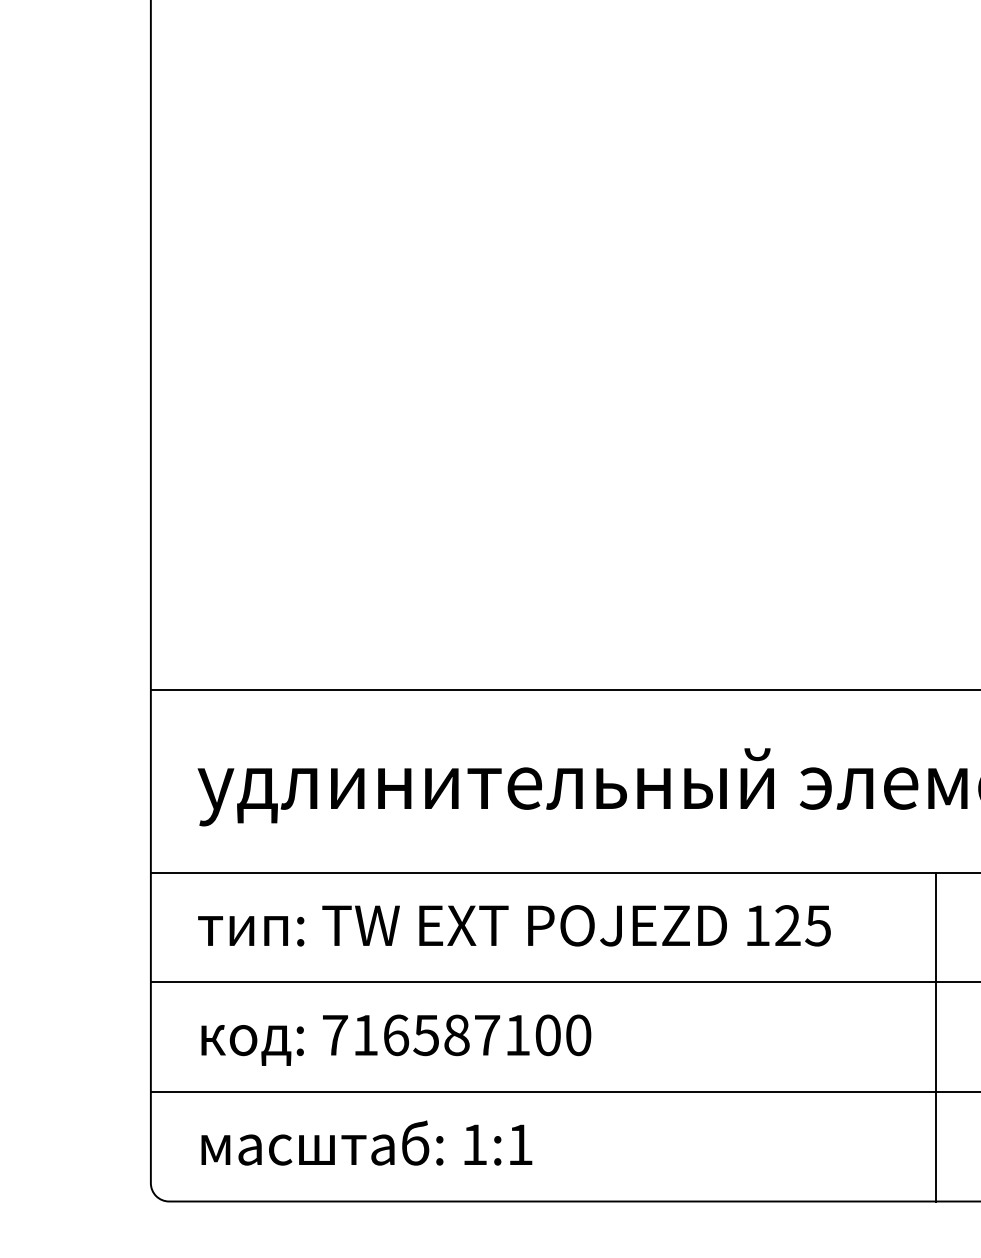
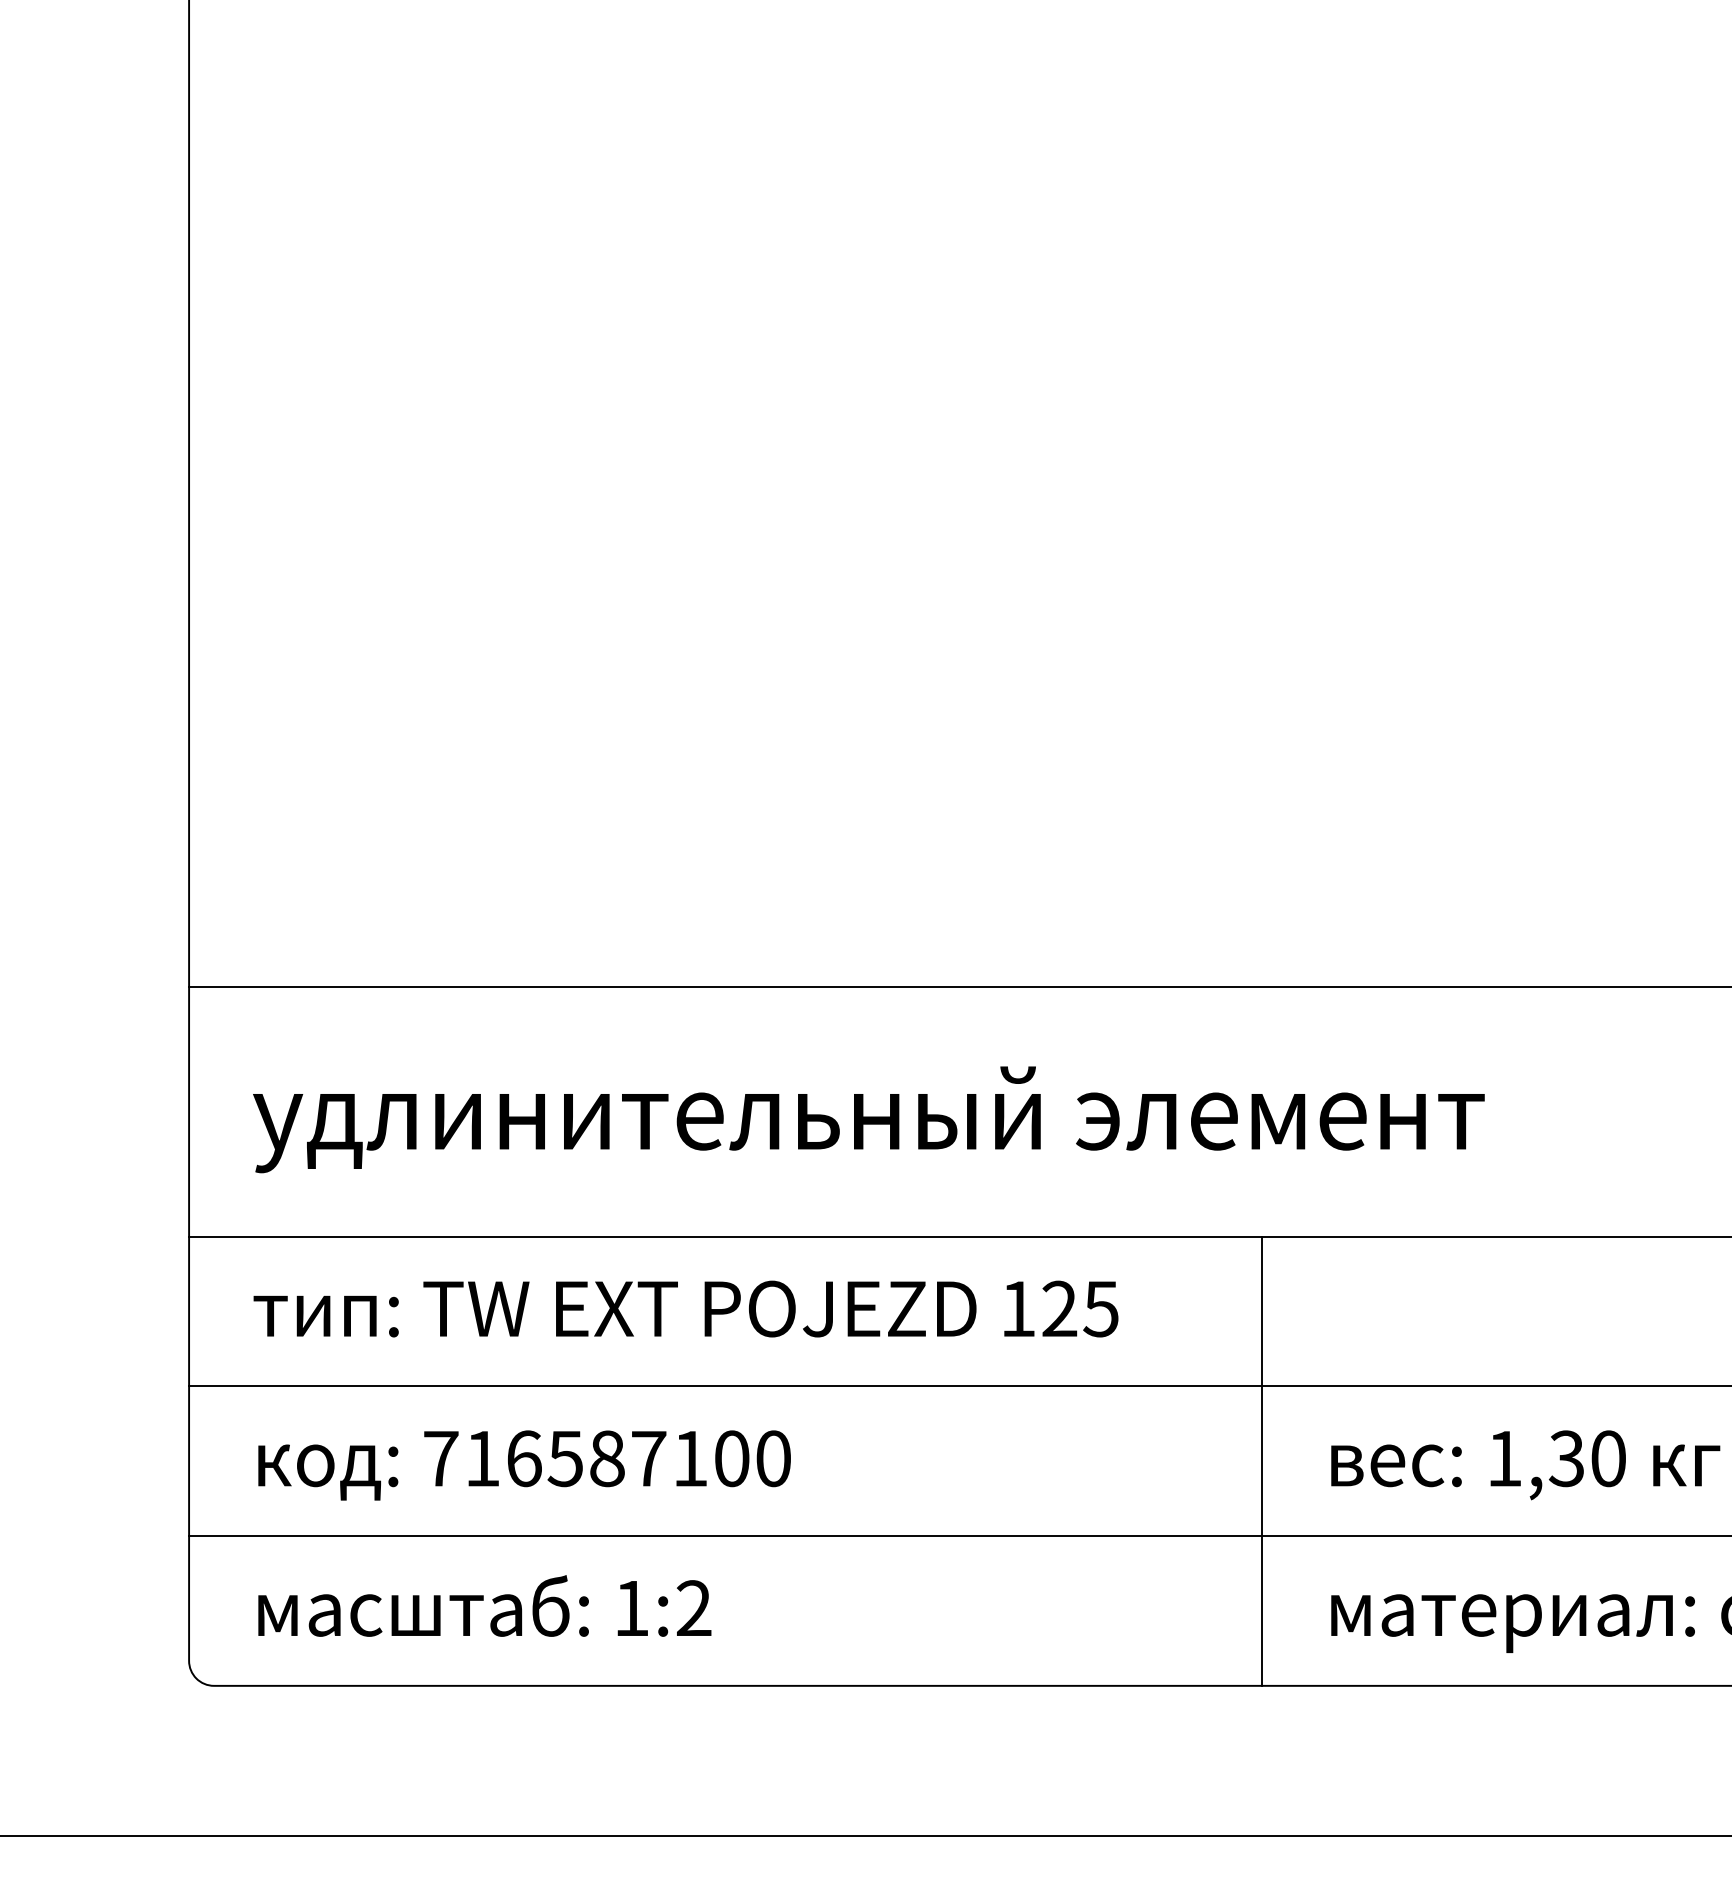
text: (519, 1144) -> (693, 1607), 1:1 -> 1:2

